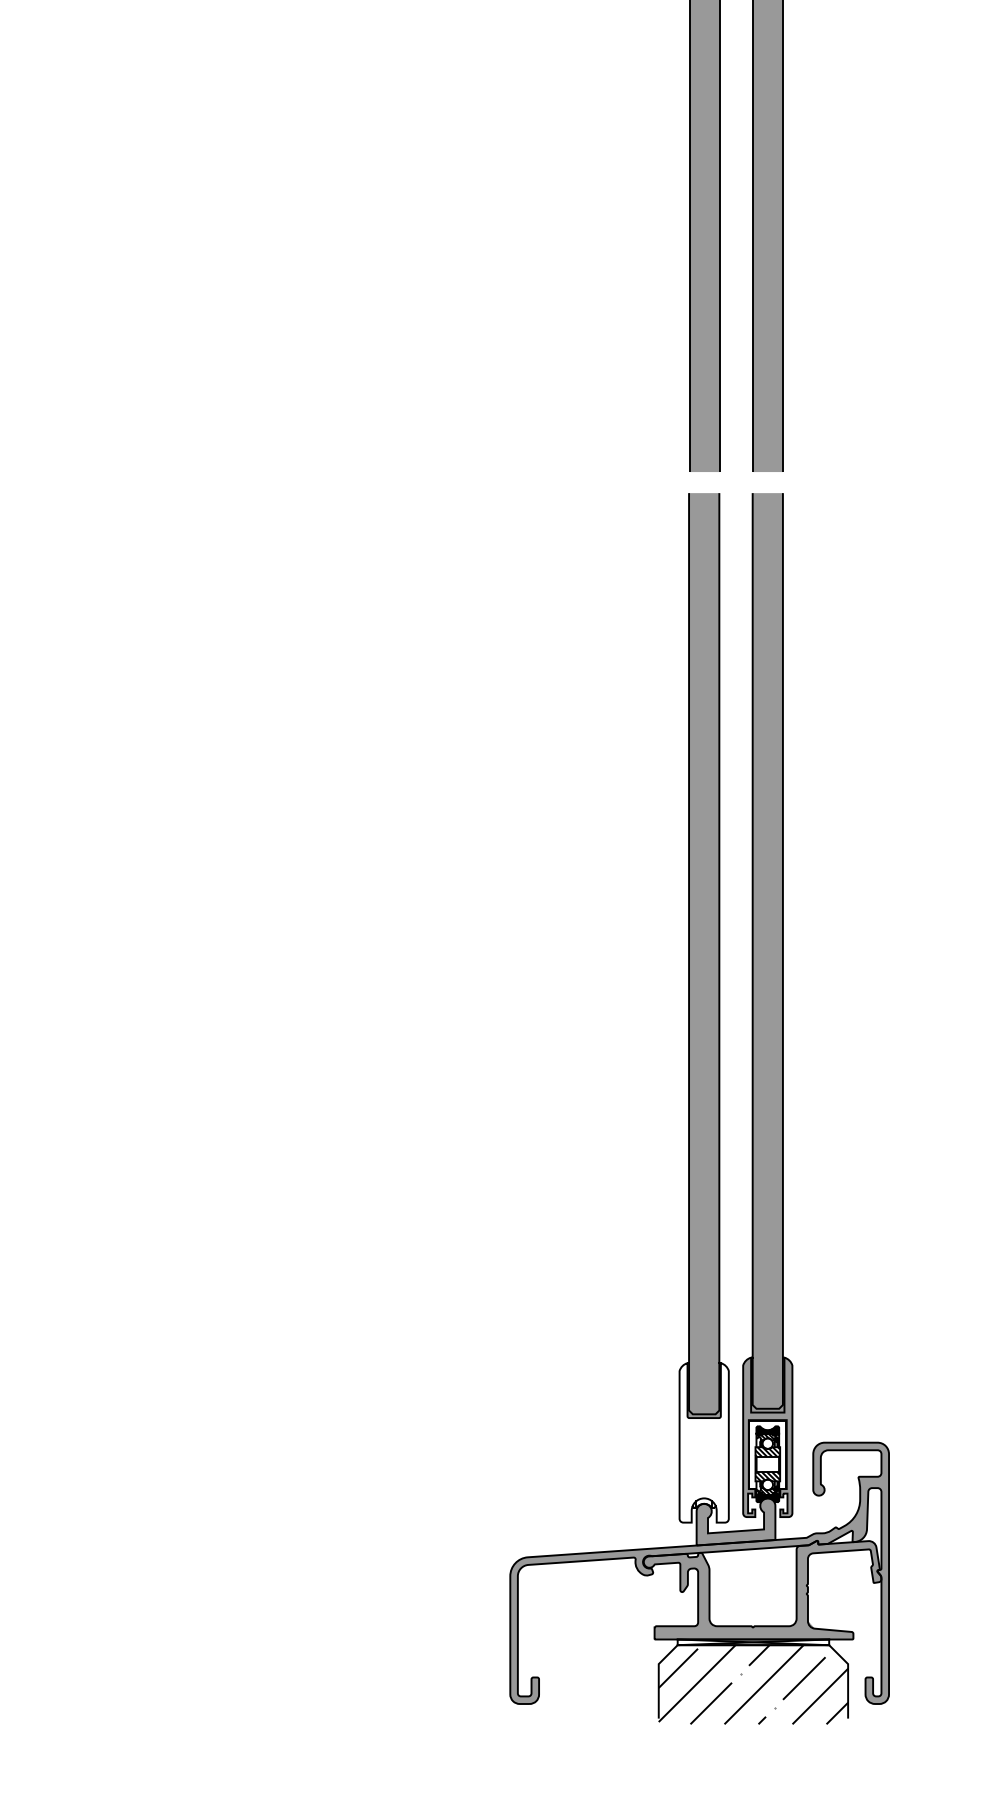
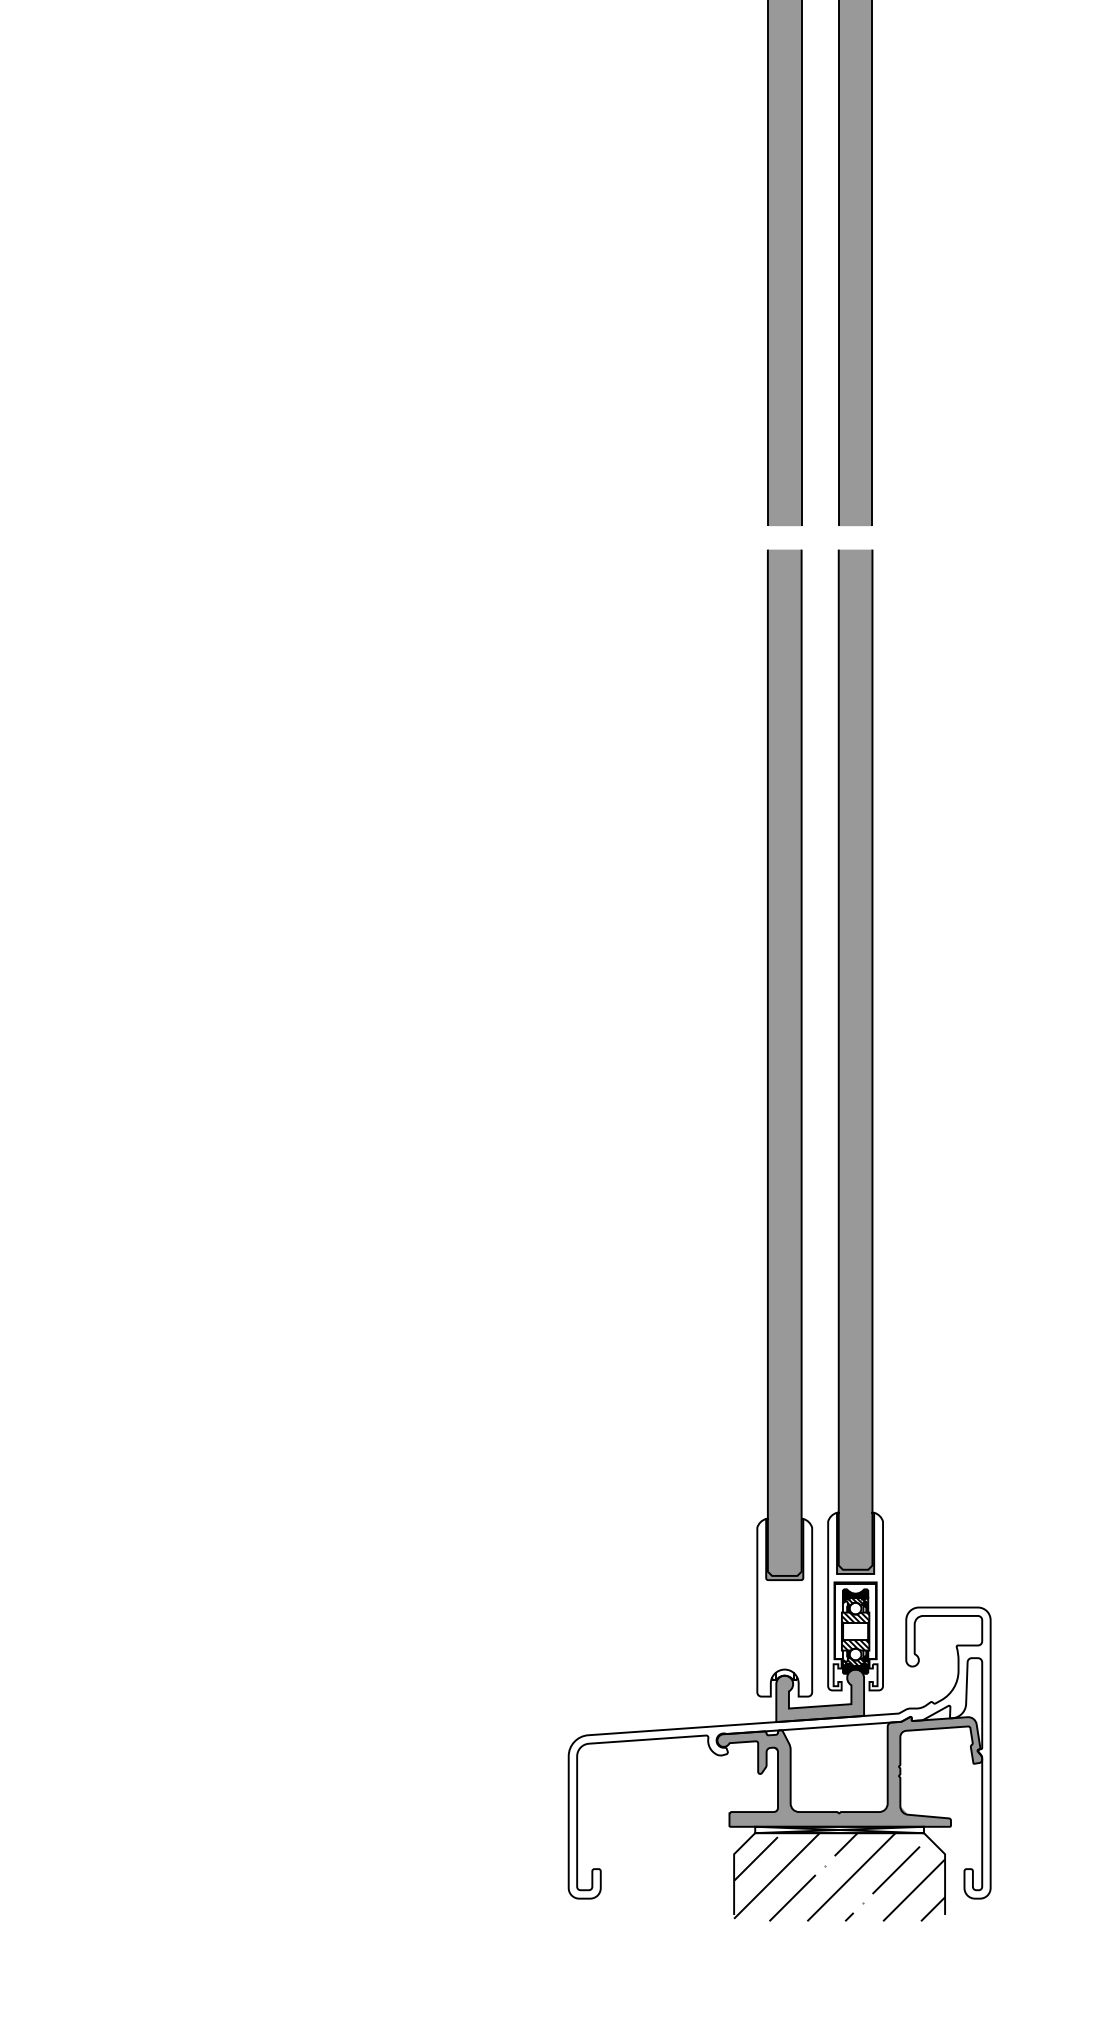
fill: (767, 1437) -> (855, 1601), removed
fill: (699, 1572) -> (779, 1752), removed

